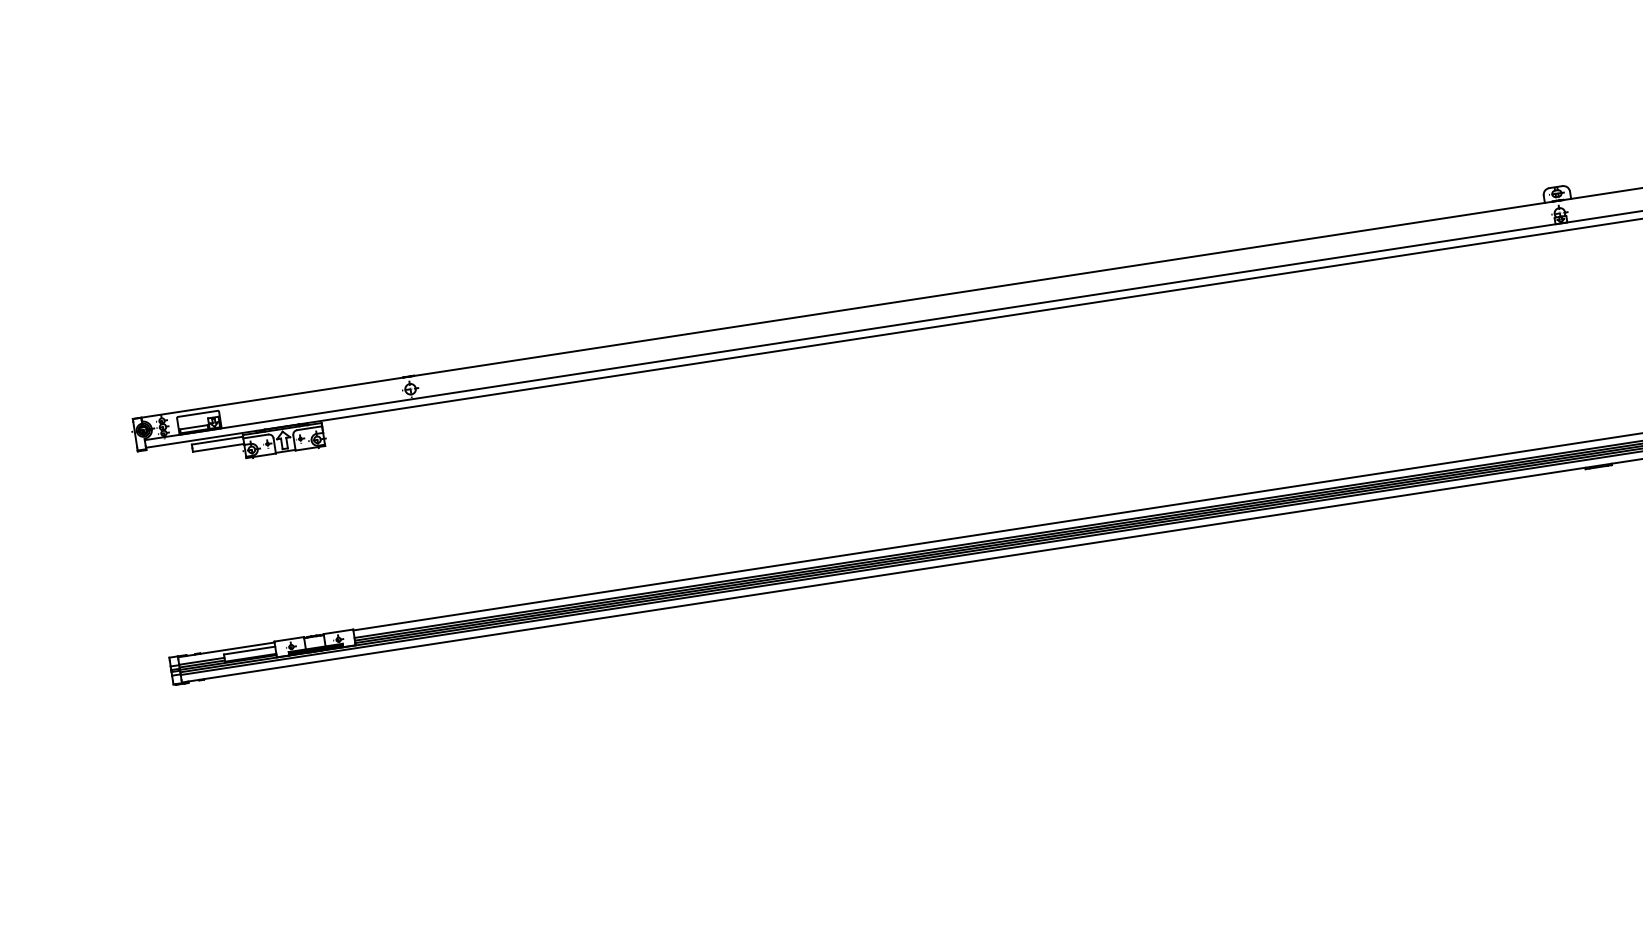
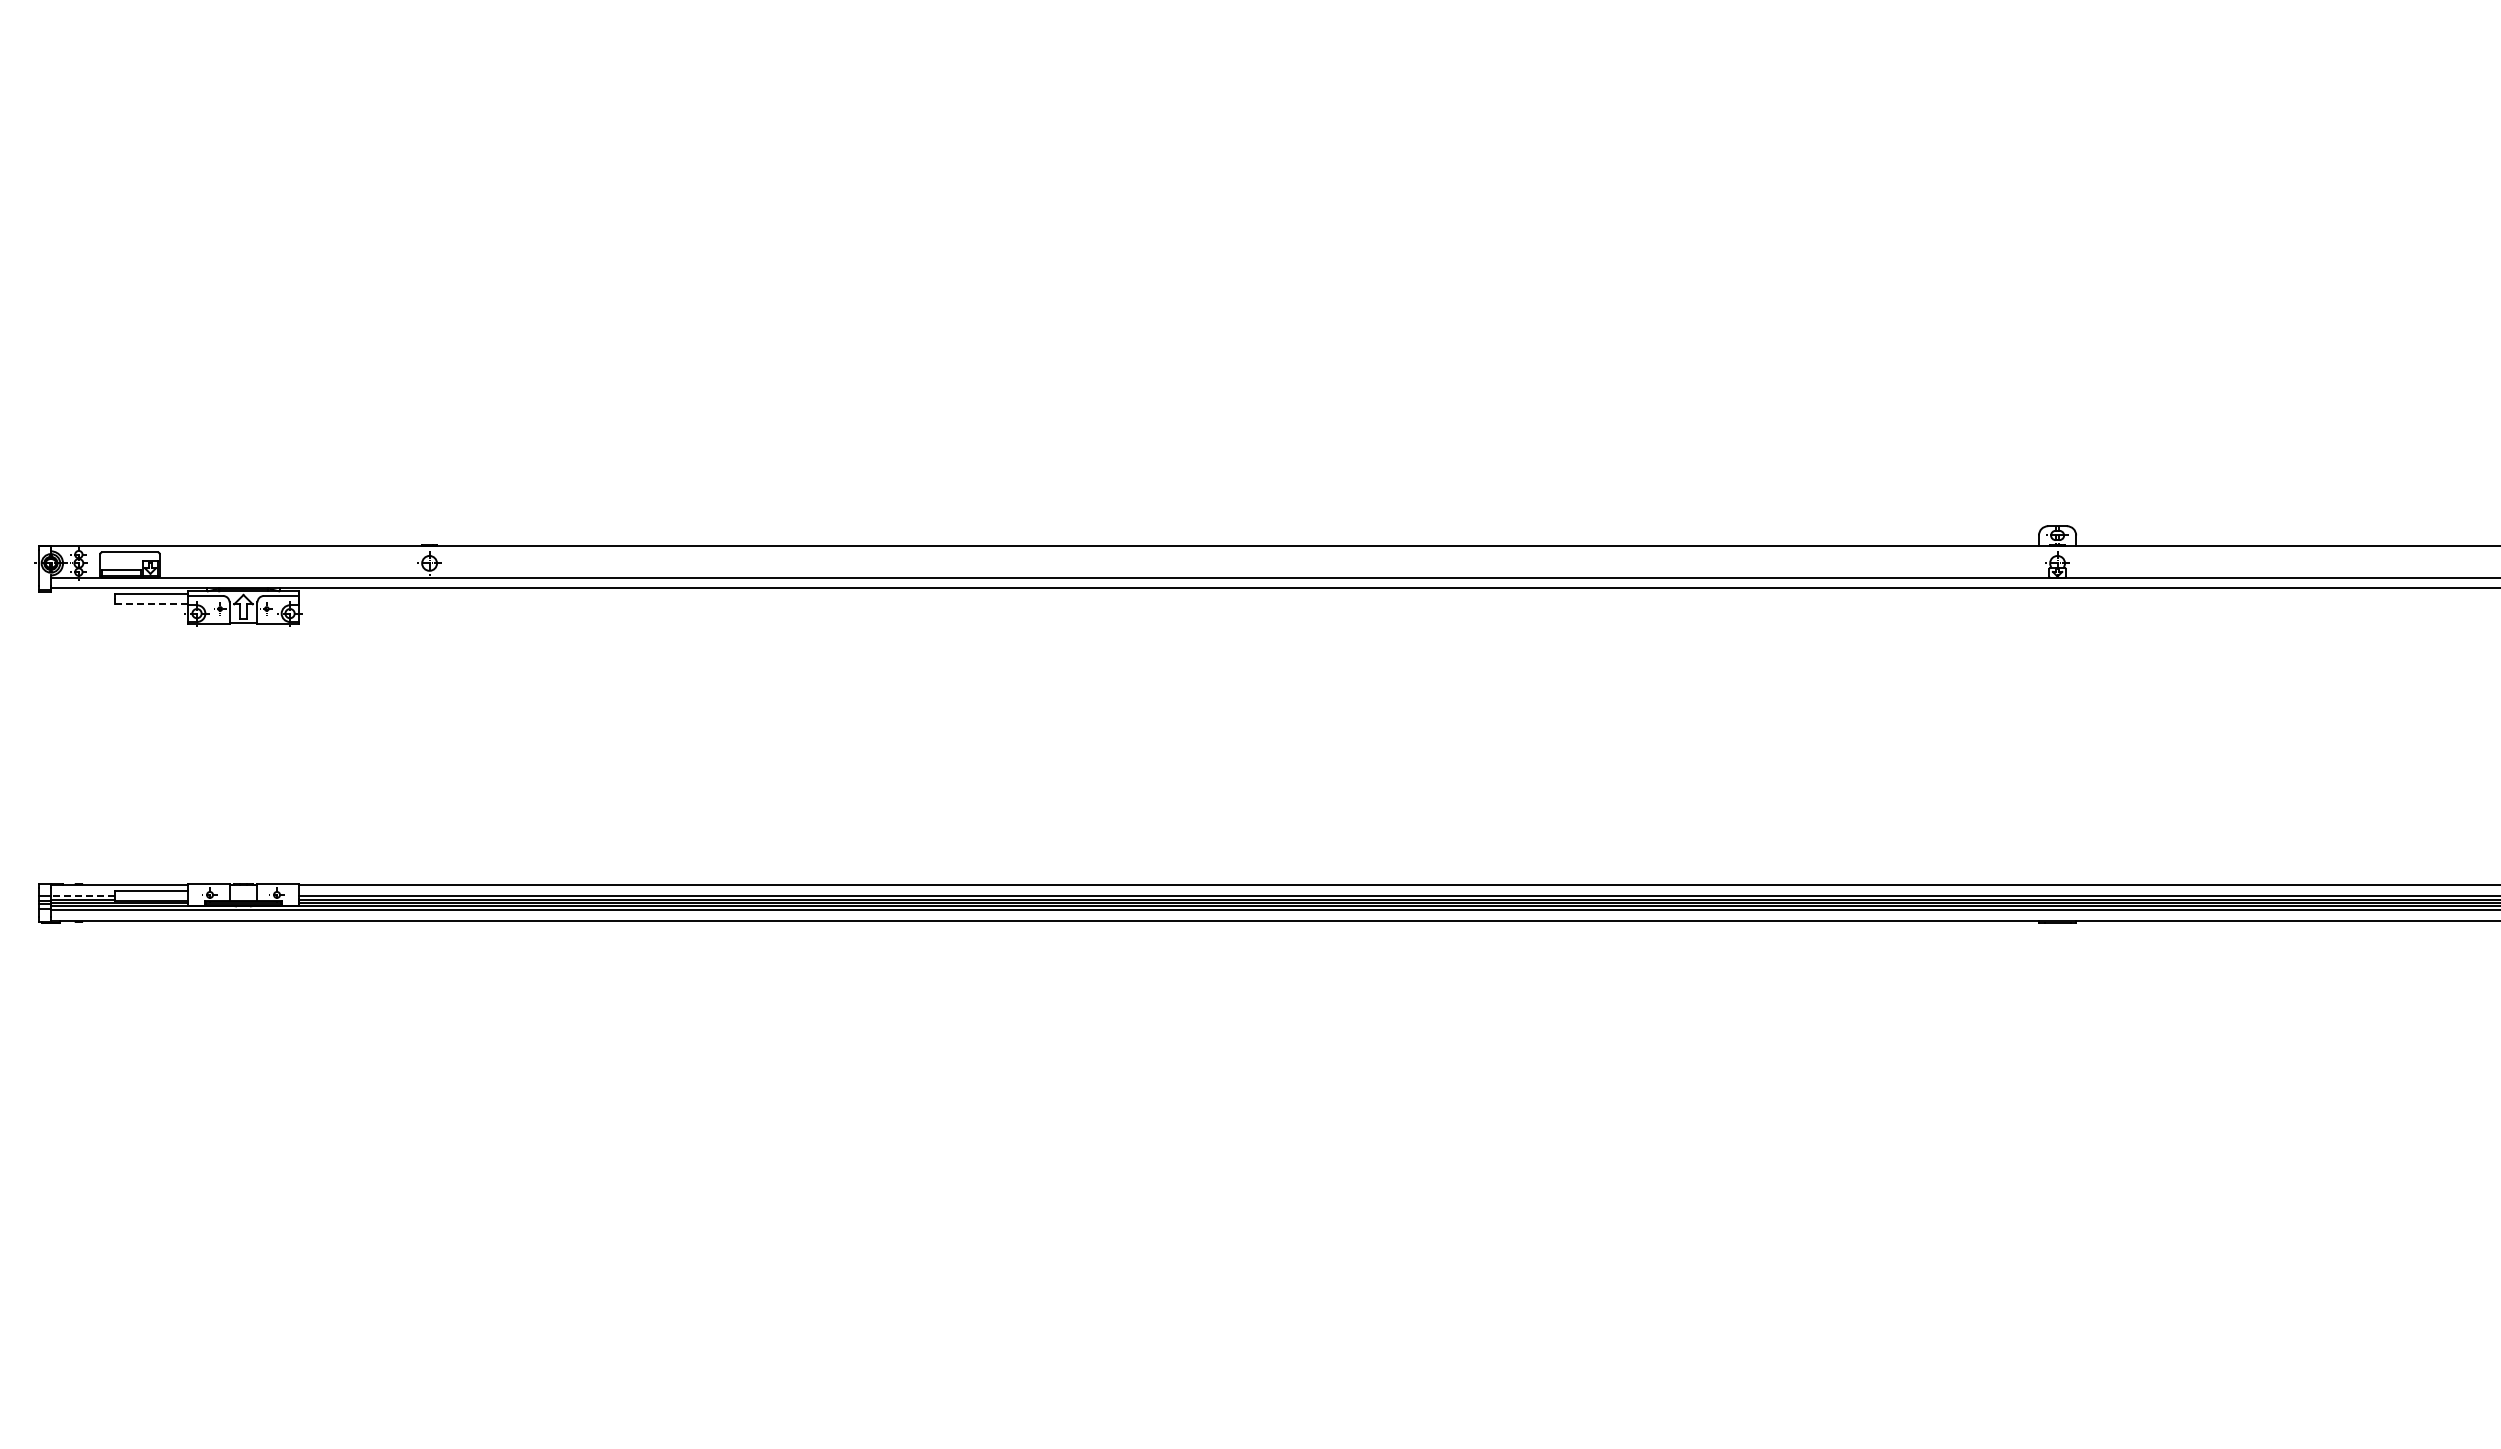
line: (218, 447) -> (151, 603), solid -> dashed
line: (201, 661) -> (82, 895), solid -> dashed

